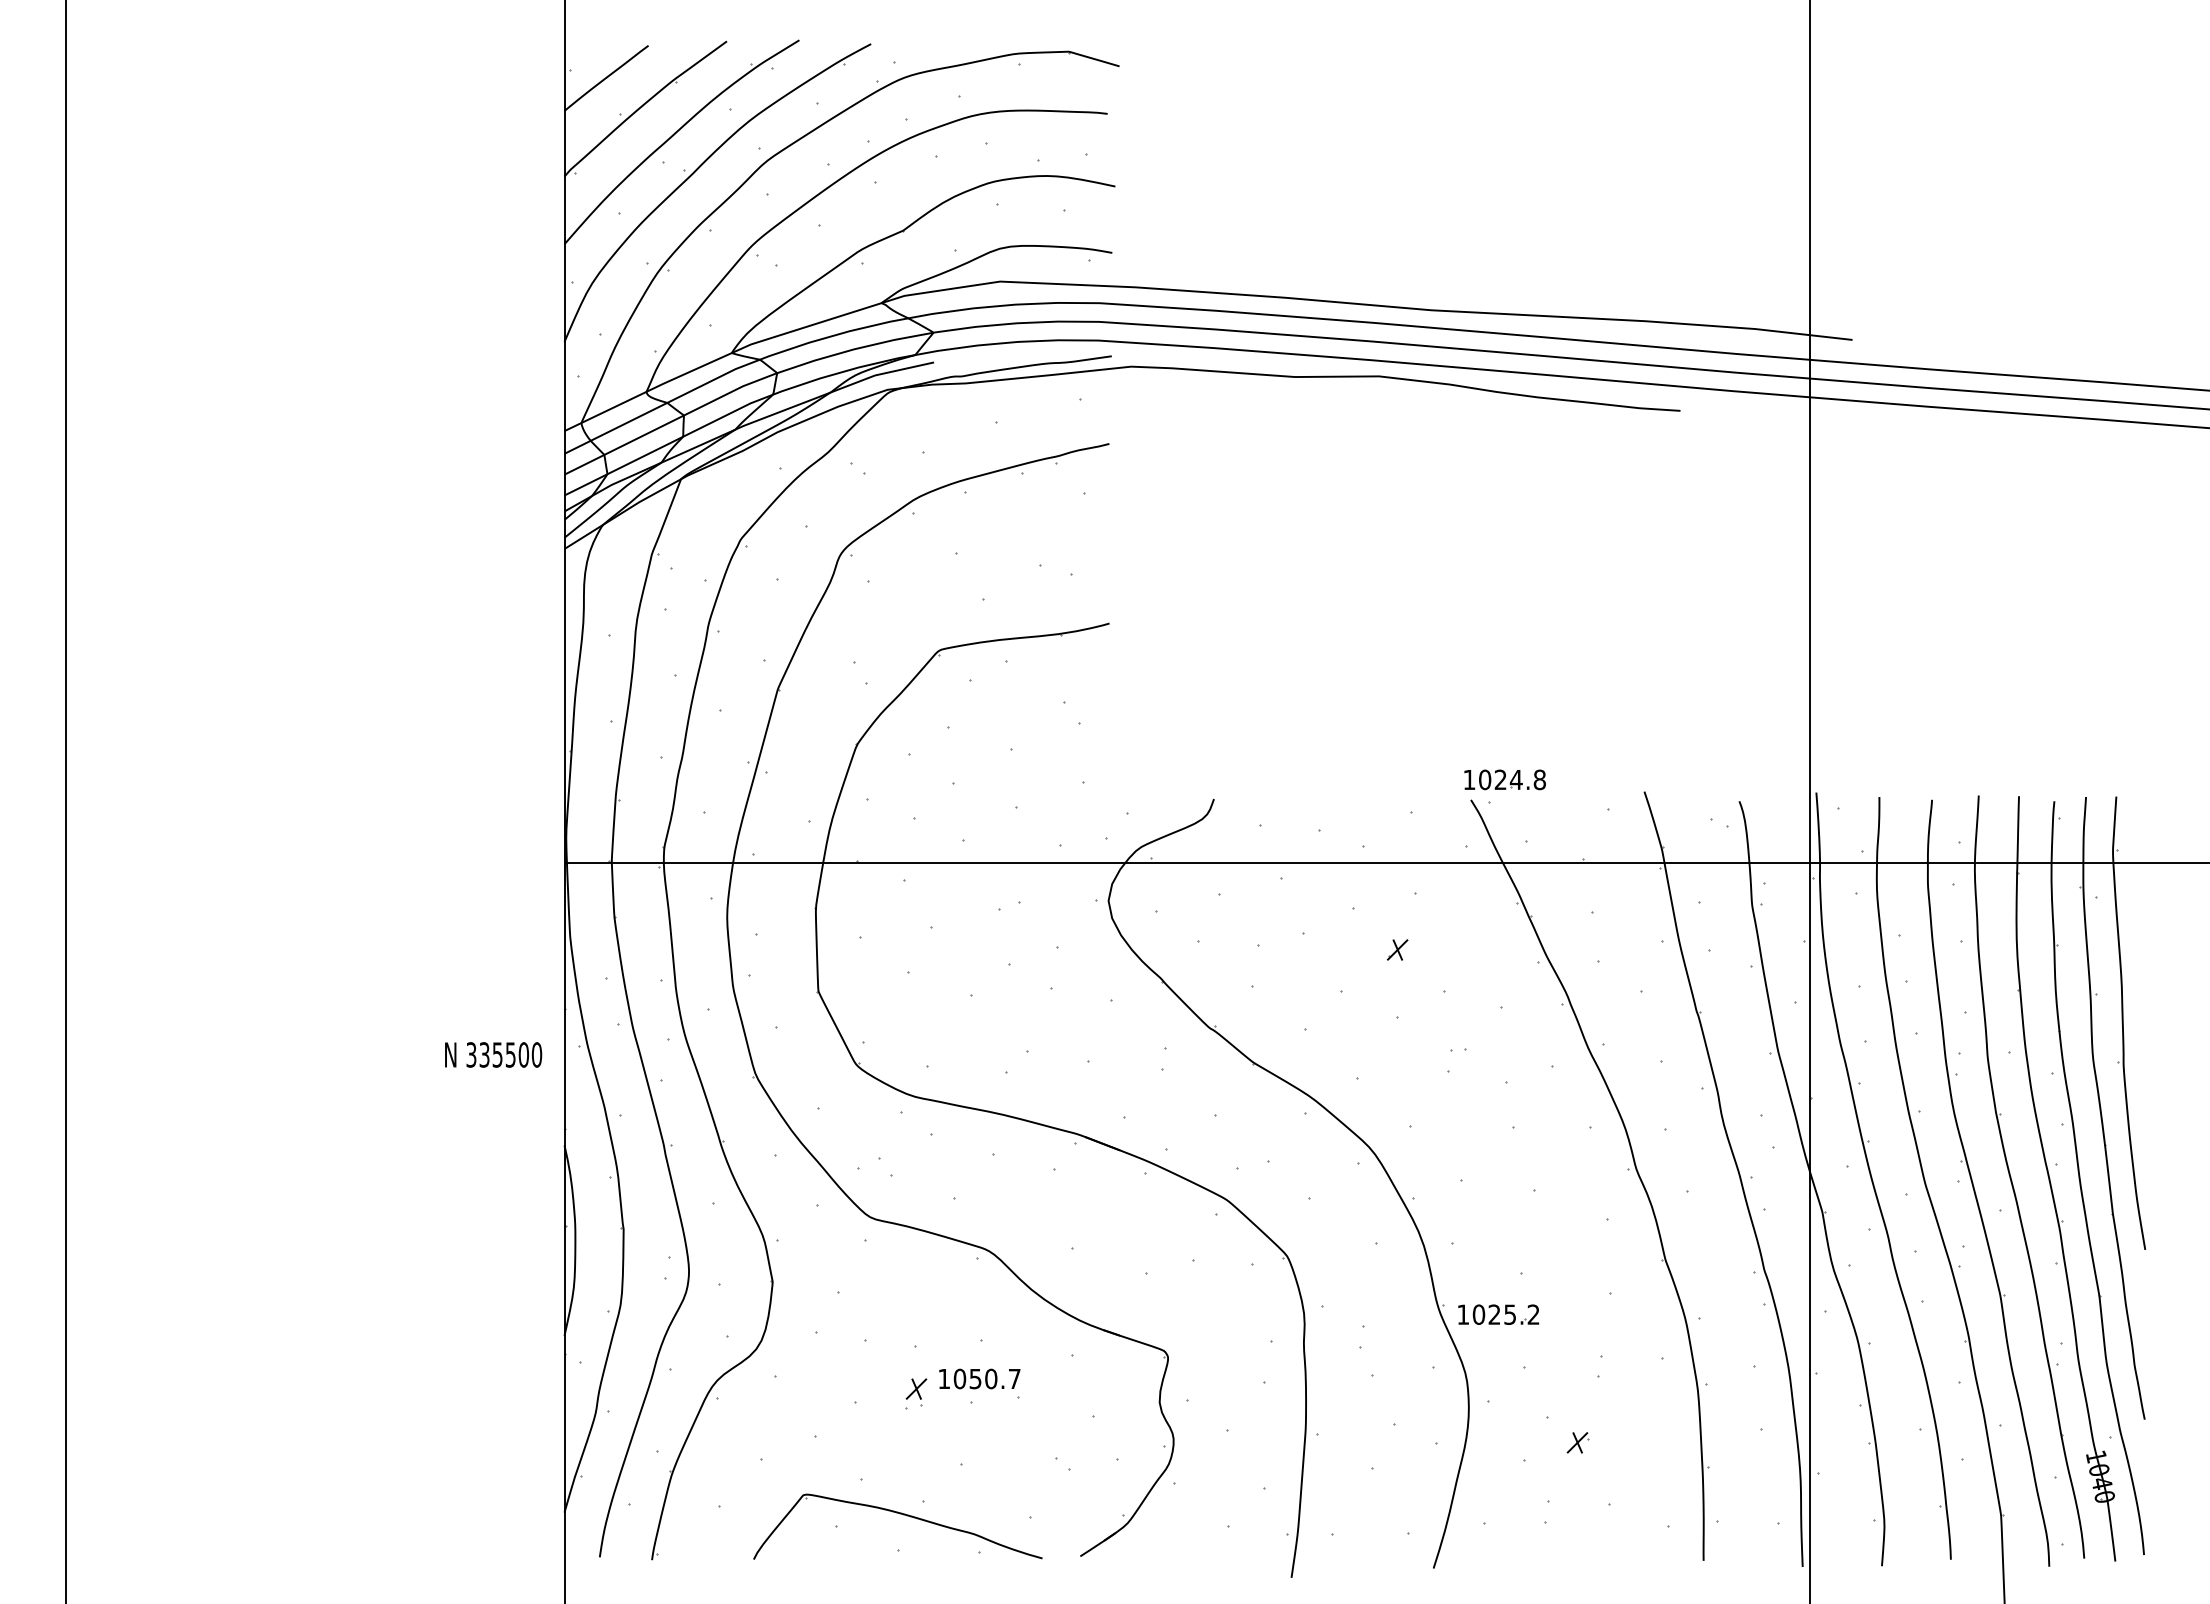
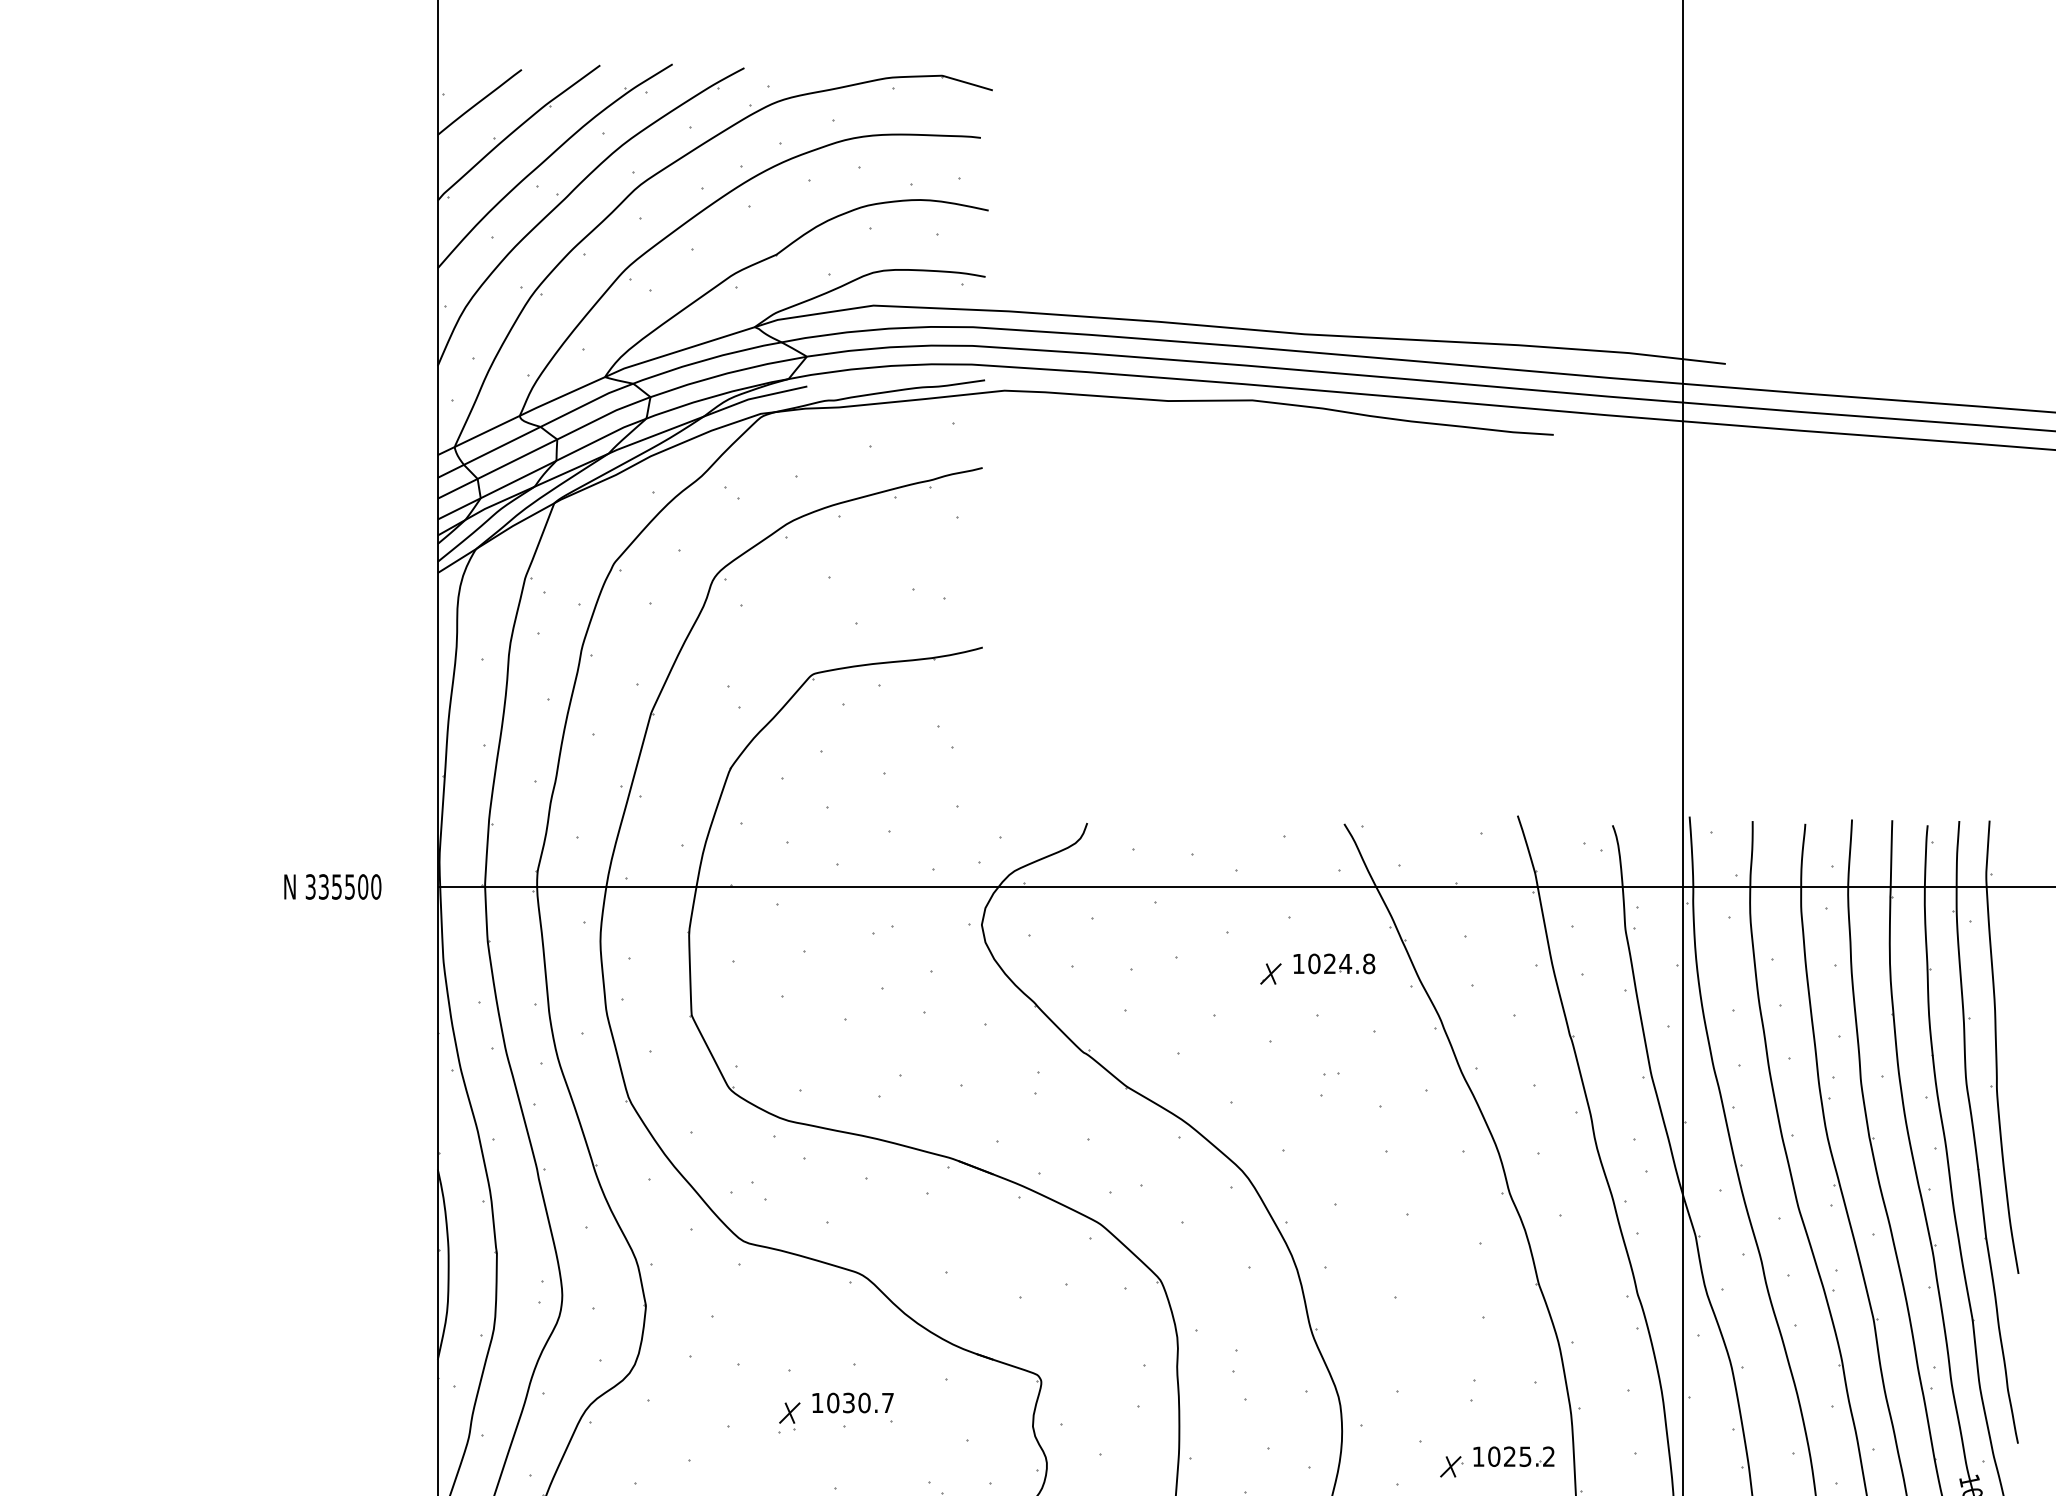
part: (1504, 779) -> (1333, 963), moved
text: (493, 1054) -> (332, 886), moved
part: (1498, 1314) -> (1513, 1456), moved
text: (975, 1378) -> (848, 1402), 1050.7 -> 1030.7

